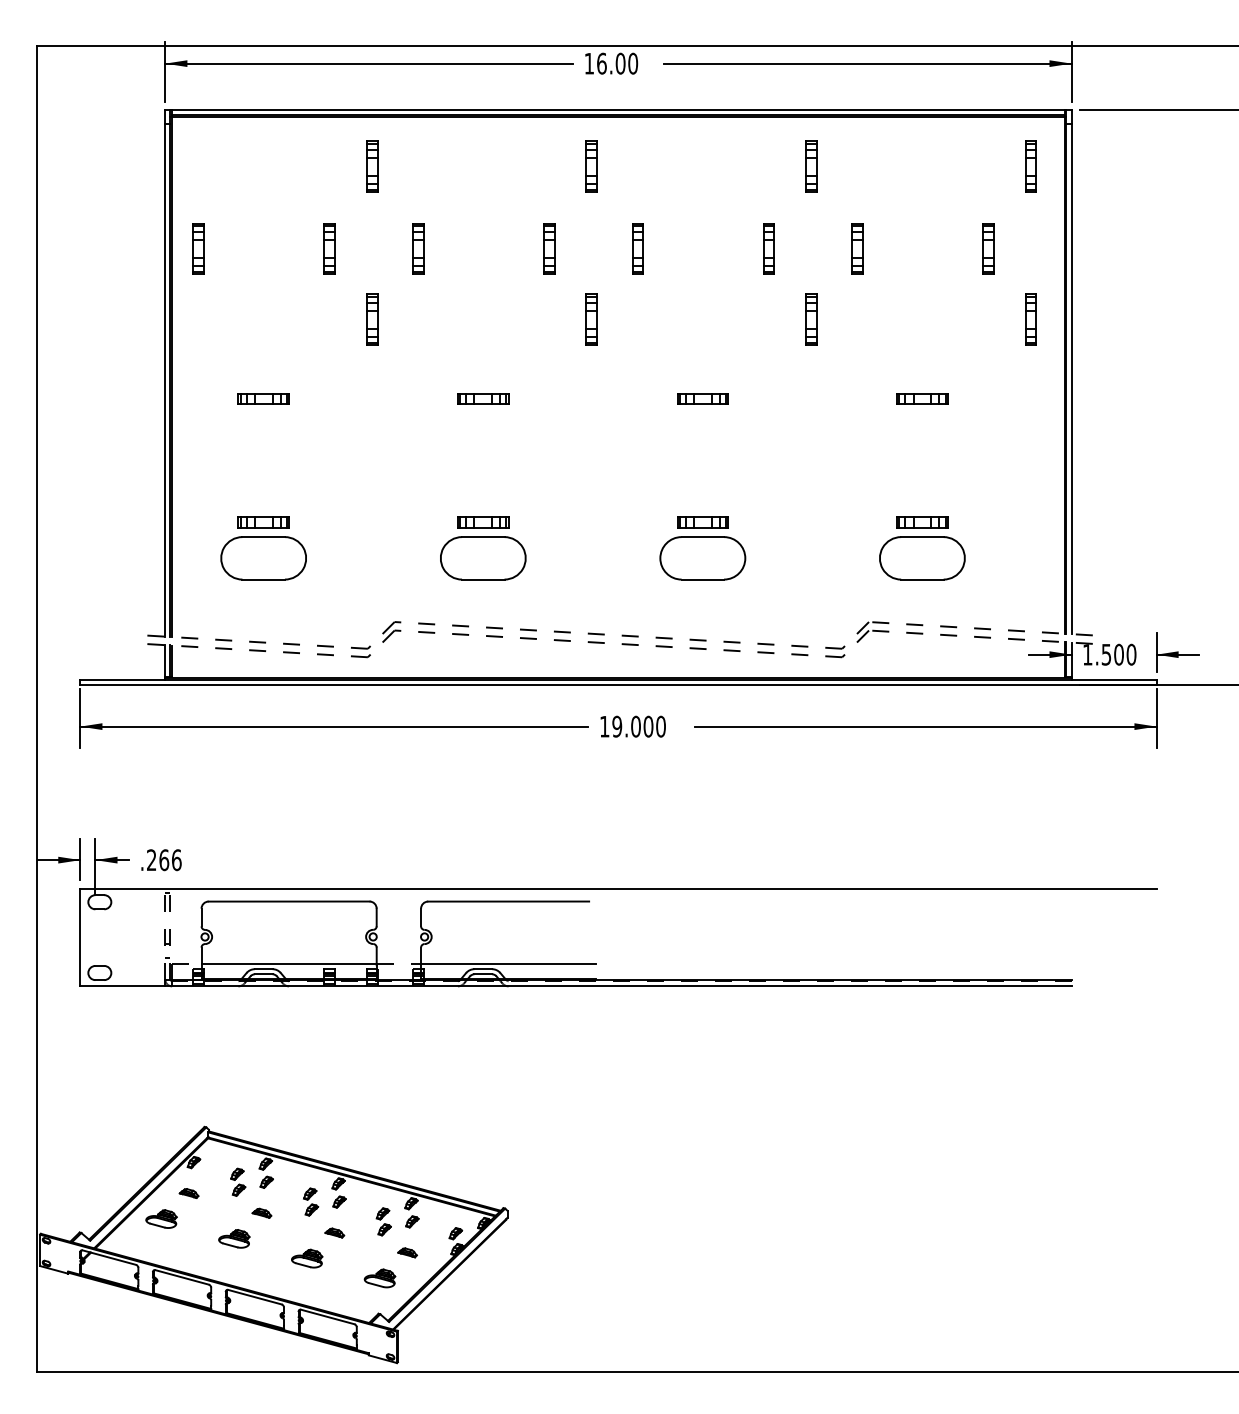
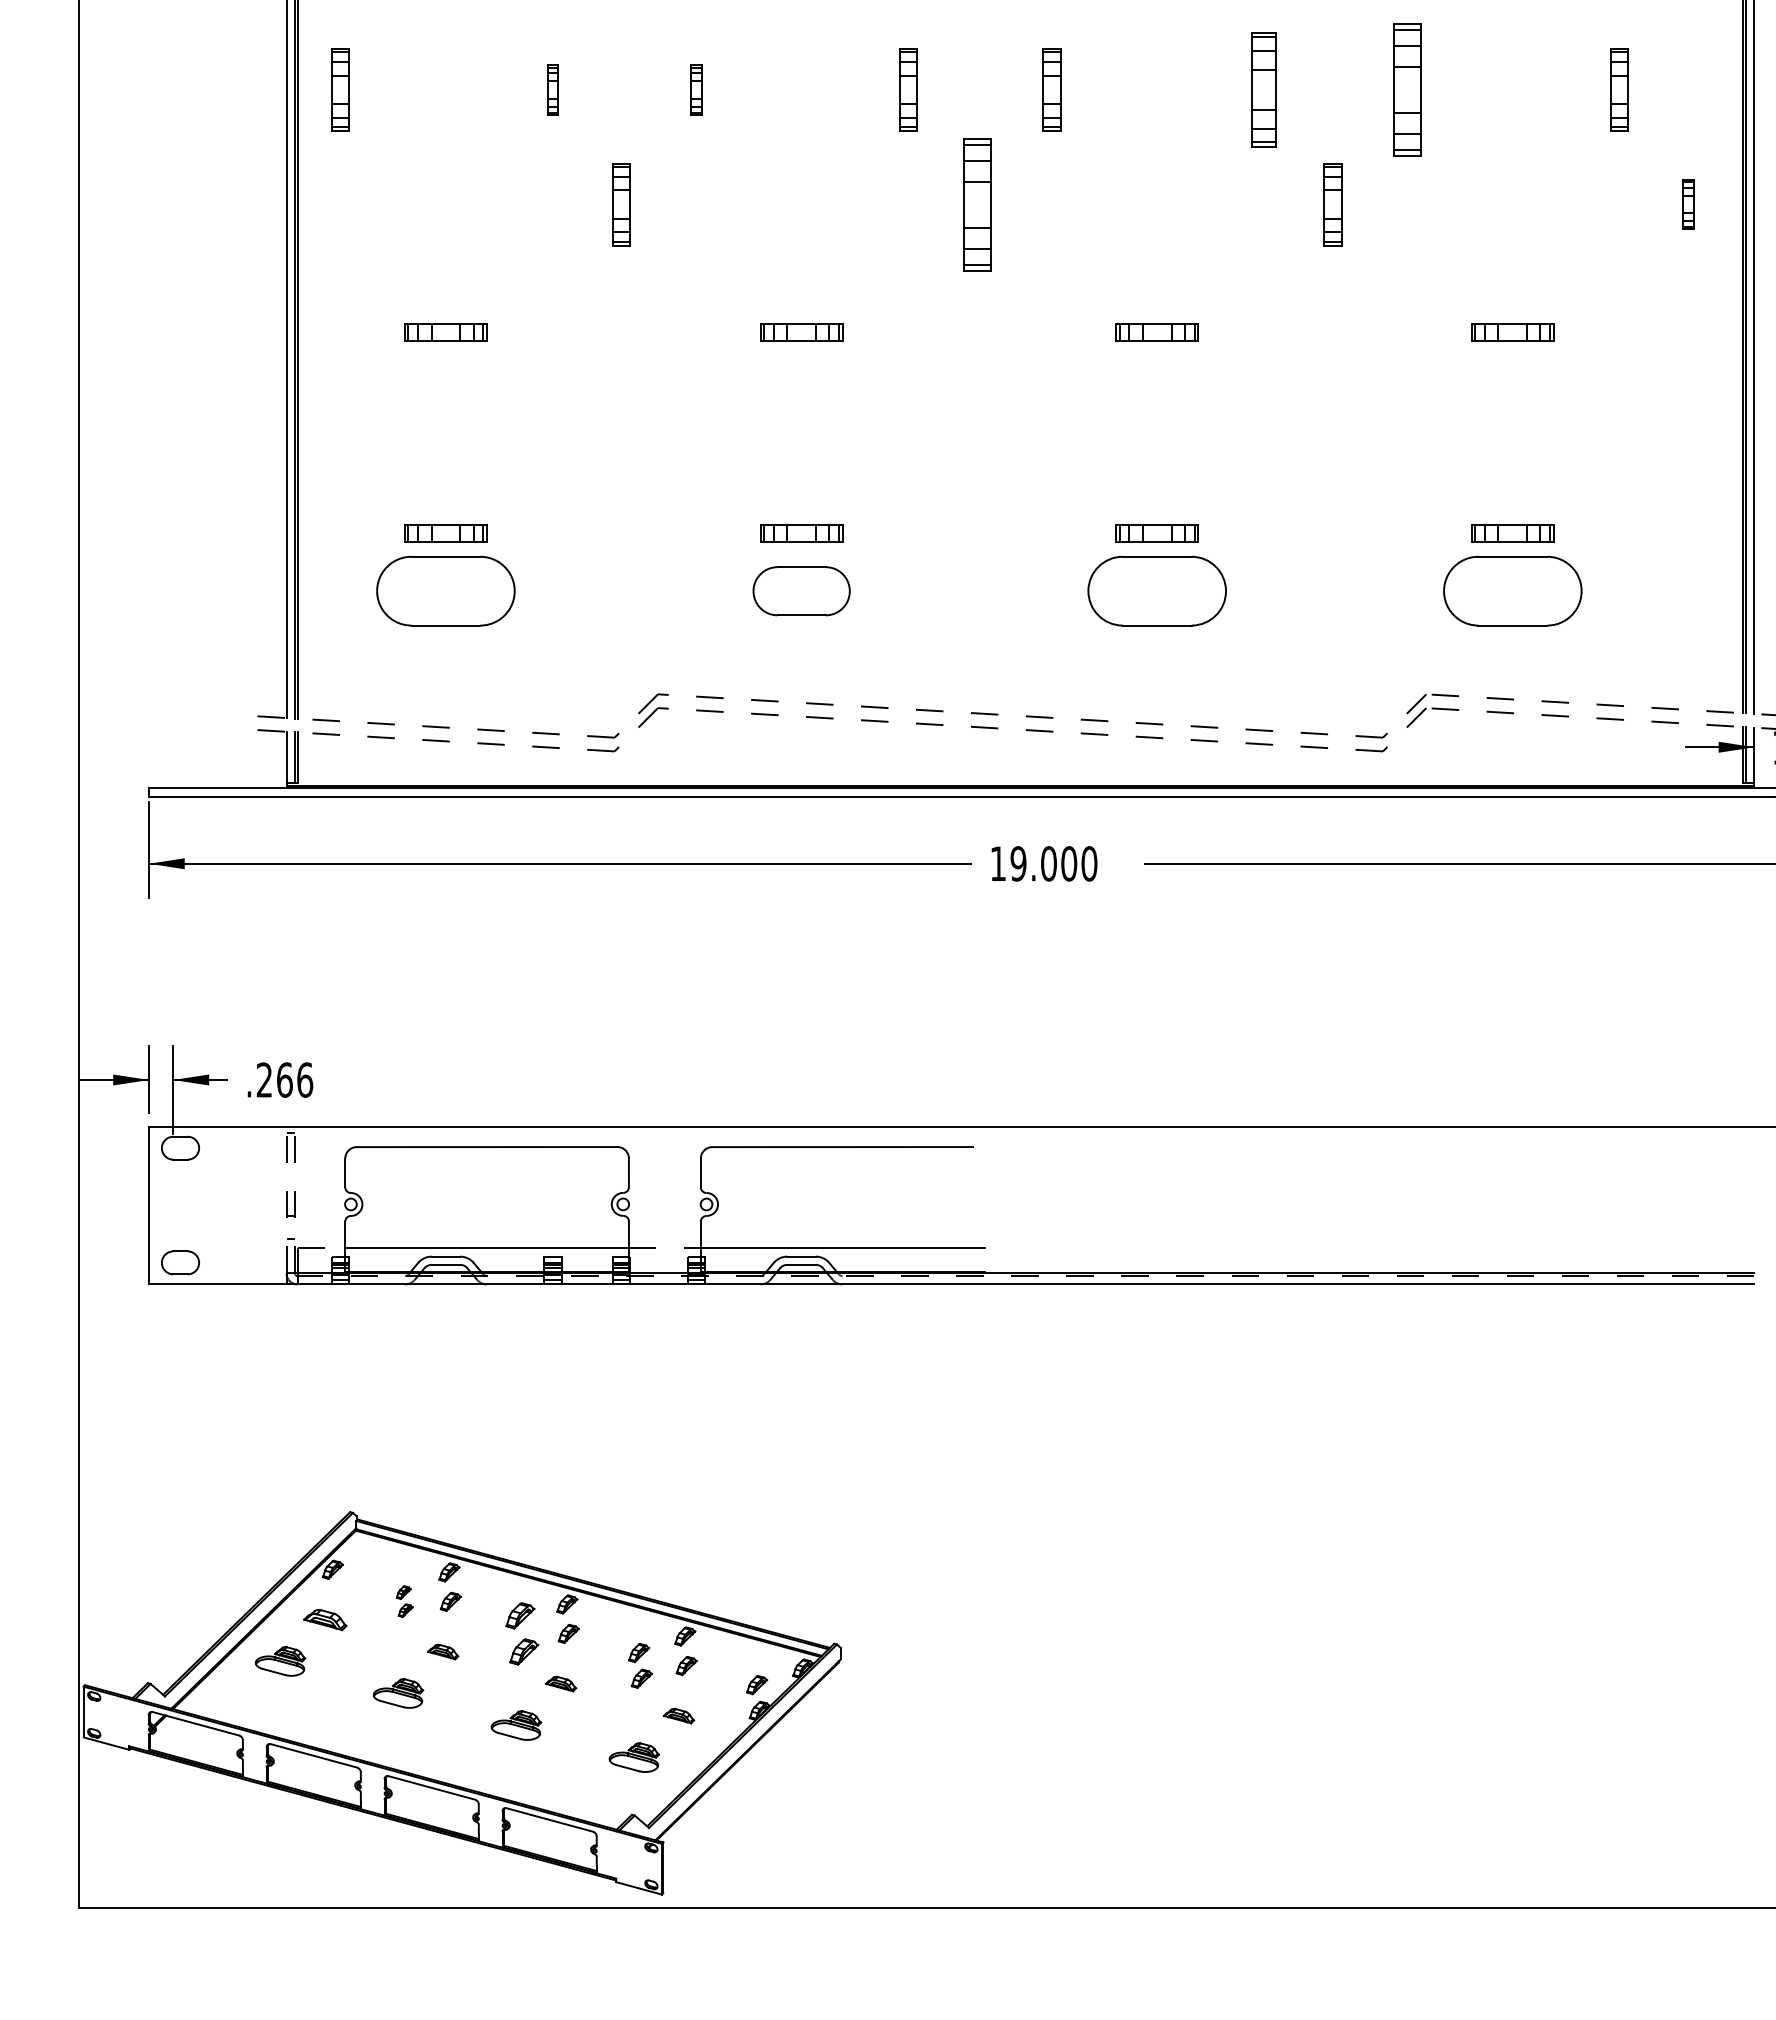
part: (329, 248) -> (552, 89), size x0.6
part: (418, 248) -> (696, 89), size x0.6
part: (768, 248) -> (1263, 89), size x1.4
part: (857, 248) -> (1407, 89), size x1.6
part: (591, 319) -> (976, 204), size x1.6
part: (1030, 319) -> (1687, 204), size x0.6
part: (483, 558) -> (801, 591), size x0.7
part: (238, 1181) -> (405, 1600), size x0.7
part: (188, 1193) -> (324, 1619), size x1.4
part: (311, 1201) -> (523, 1632), size x1.4

